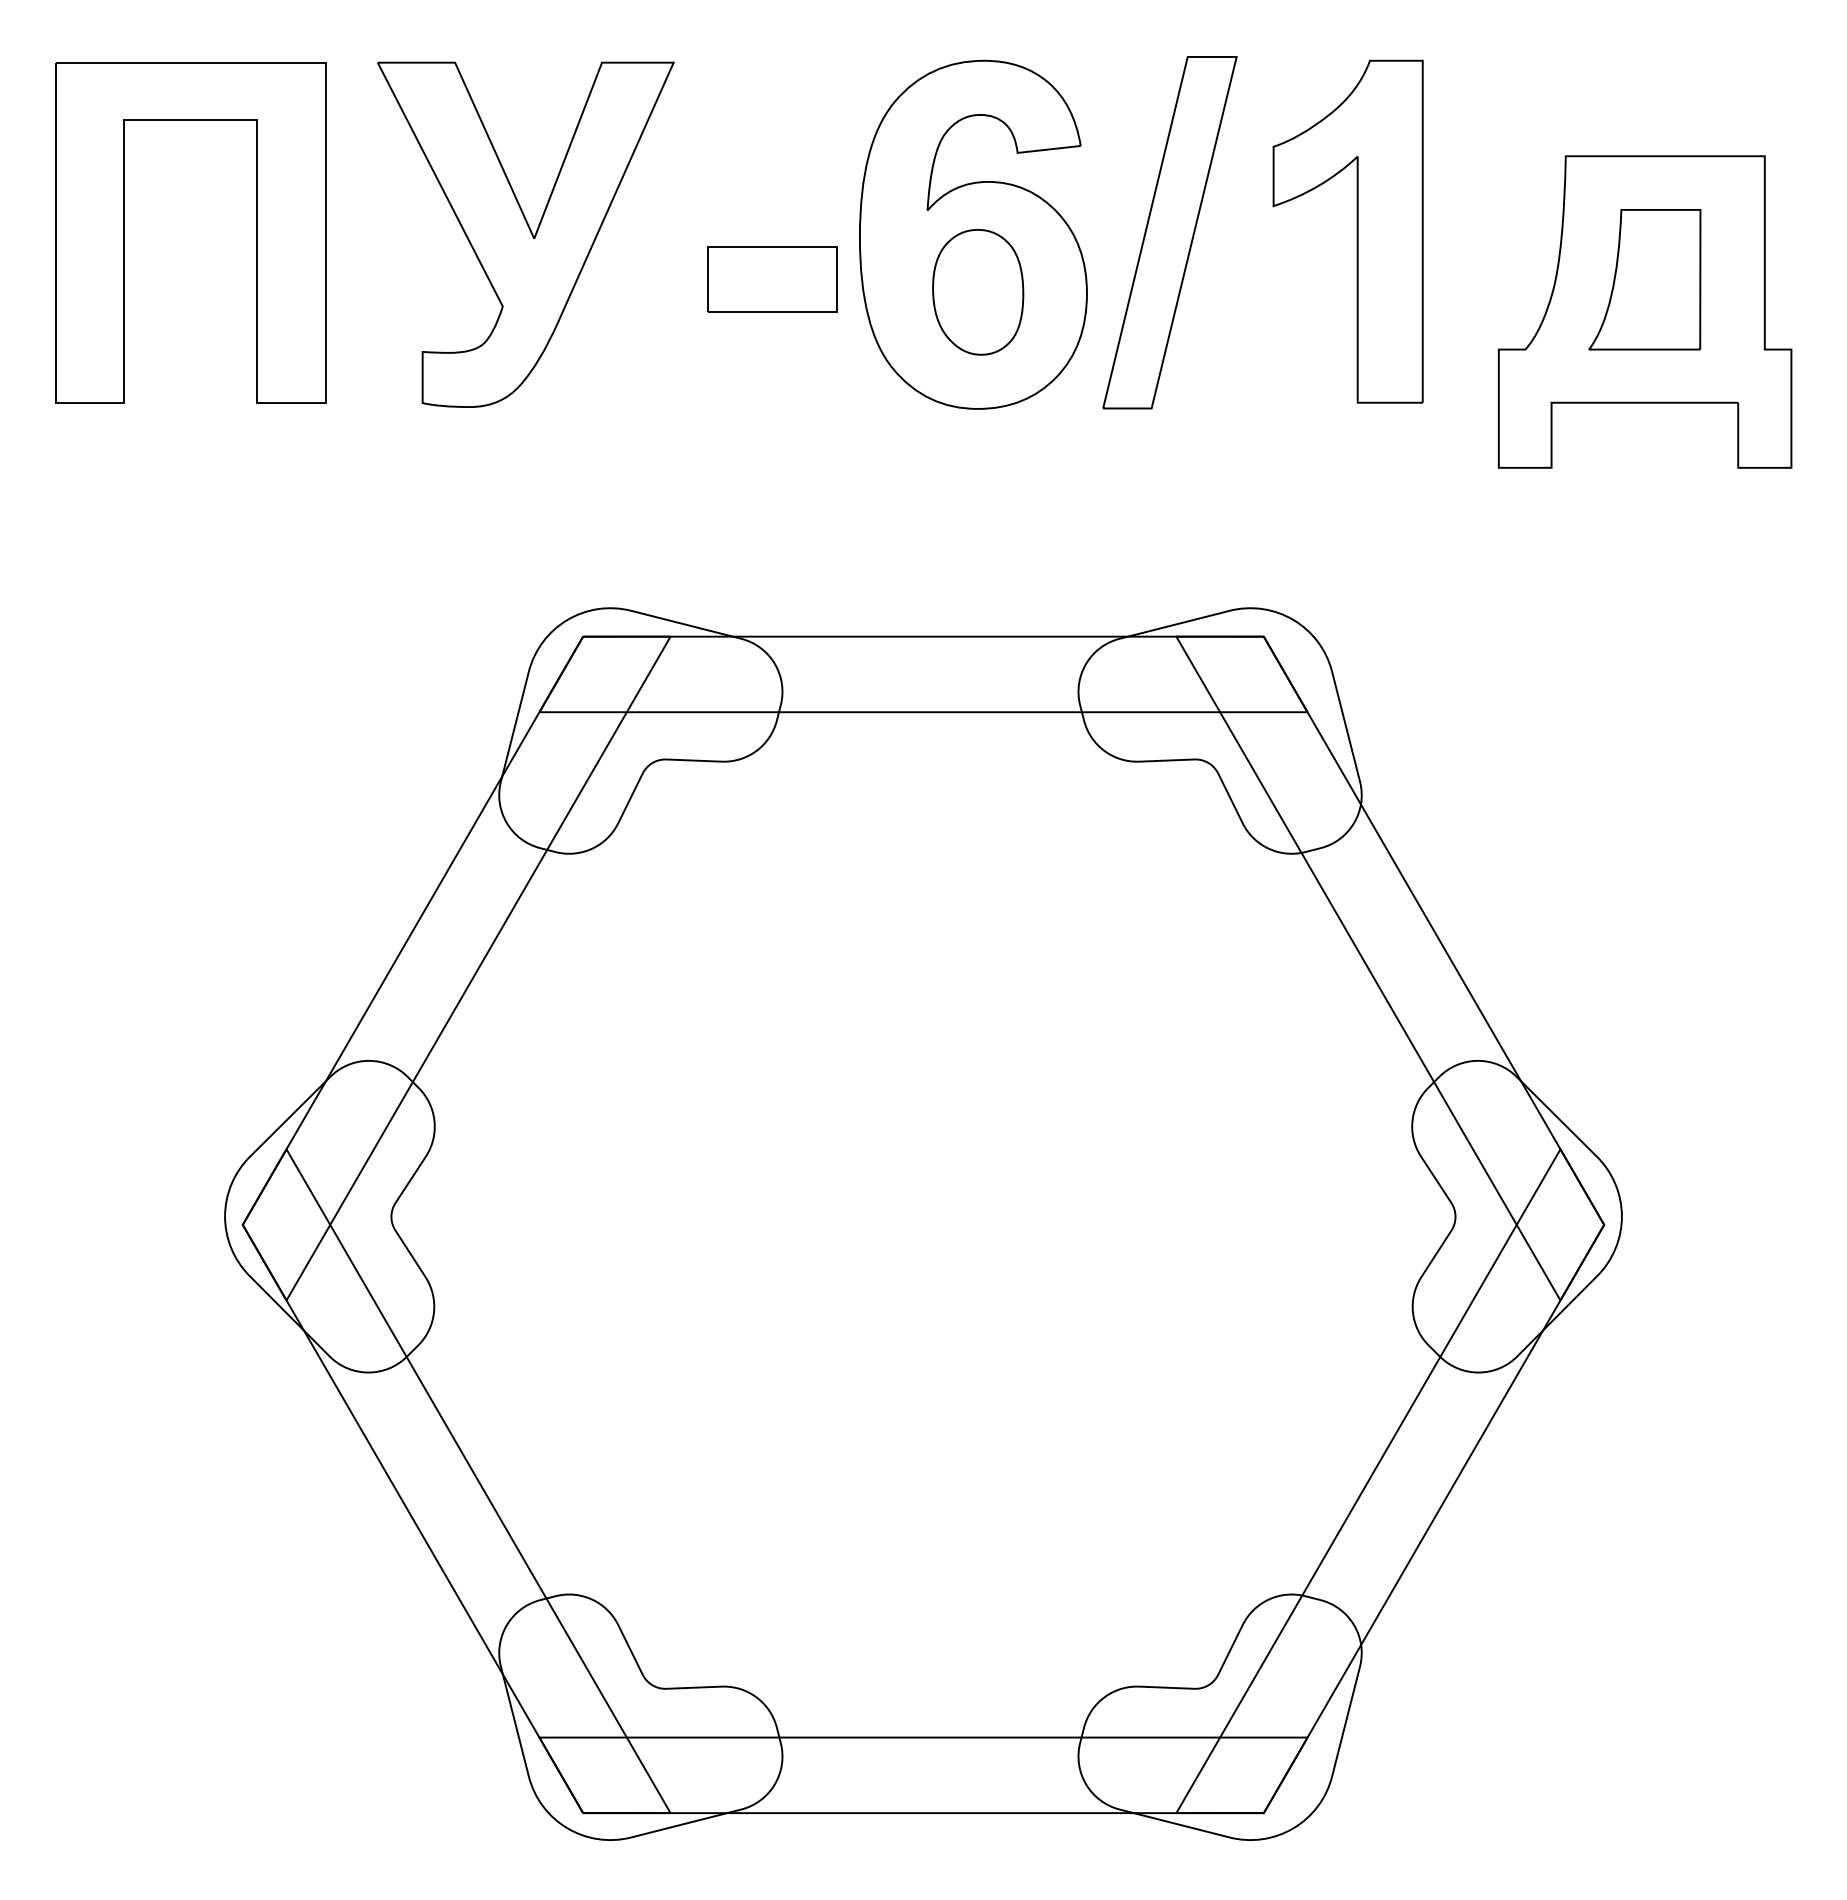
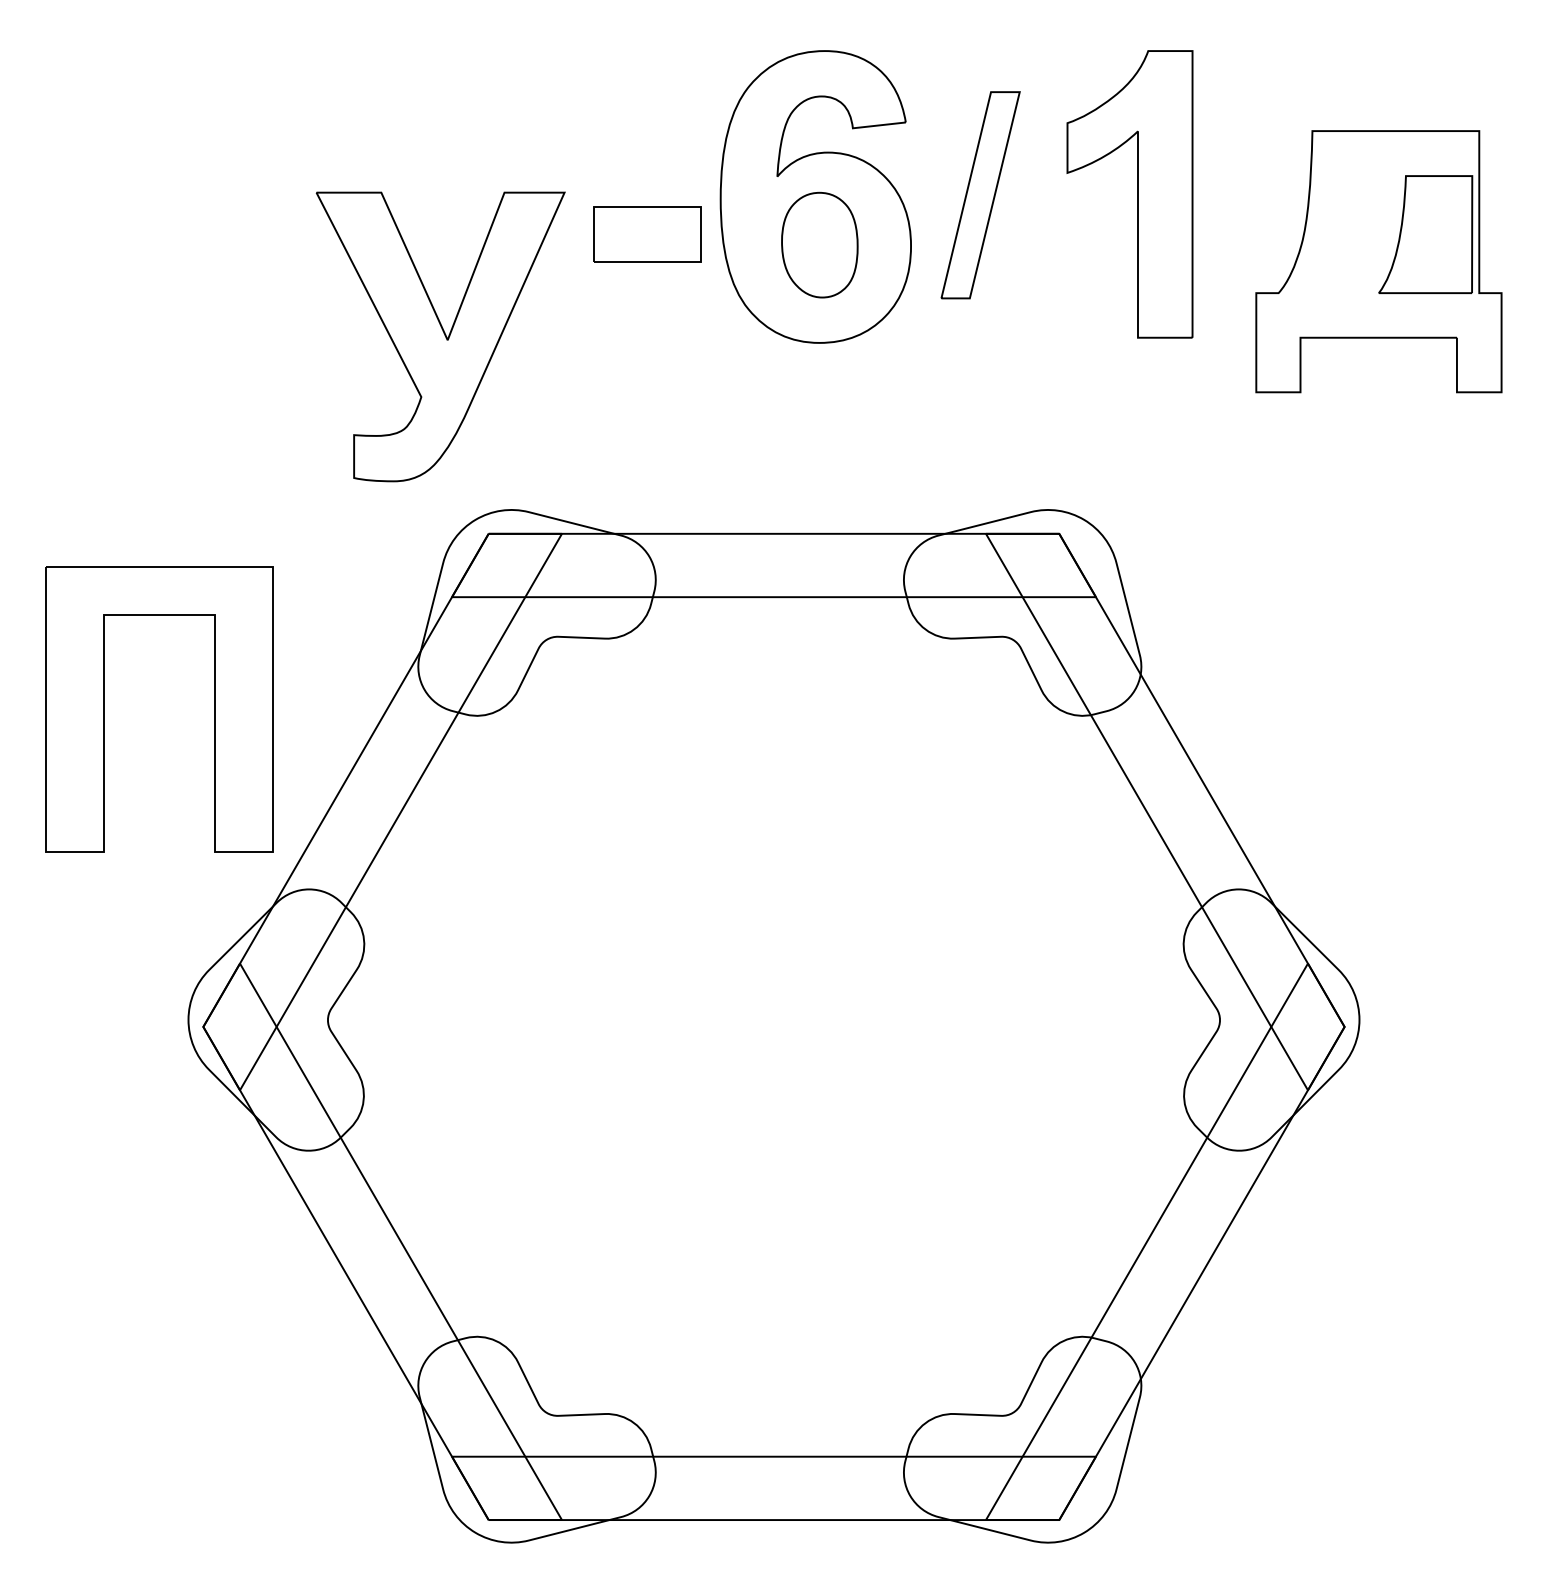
part: (124, 232) -> (104, 708), moved
part: (1169, 232) -> (980, 195), size x0.7
part: (525, 234) -> (440, 336), moved
part: (1644, 279) -> (1425, 234), moved

